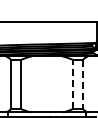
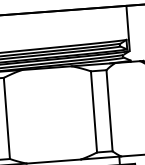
line: (73, 83) -> (94, 110), dashed -> solid
line: (82, 84) -> (109, 110), dashed -> solid

